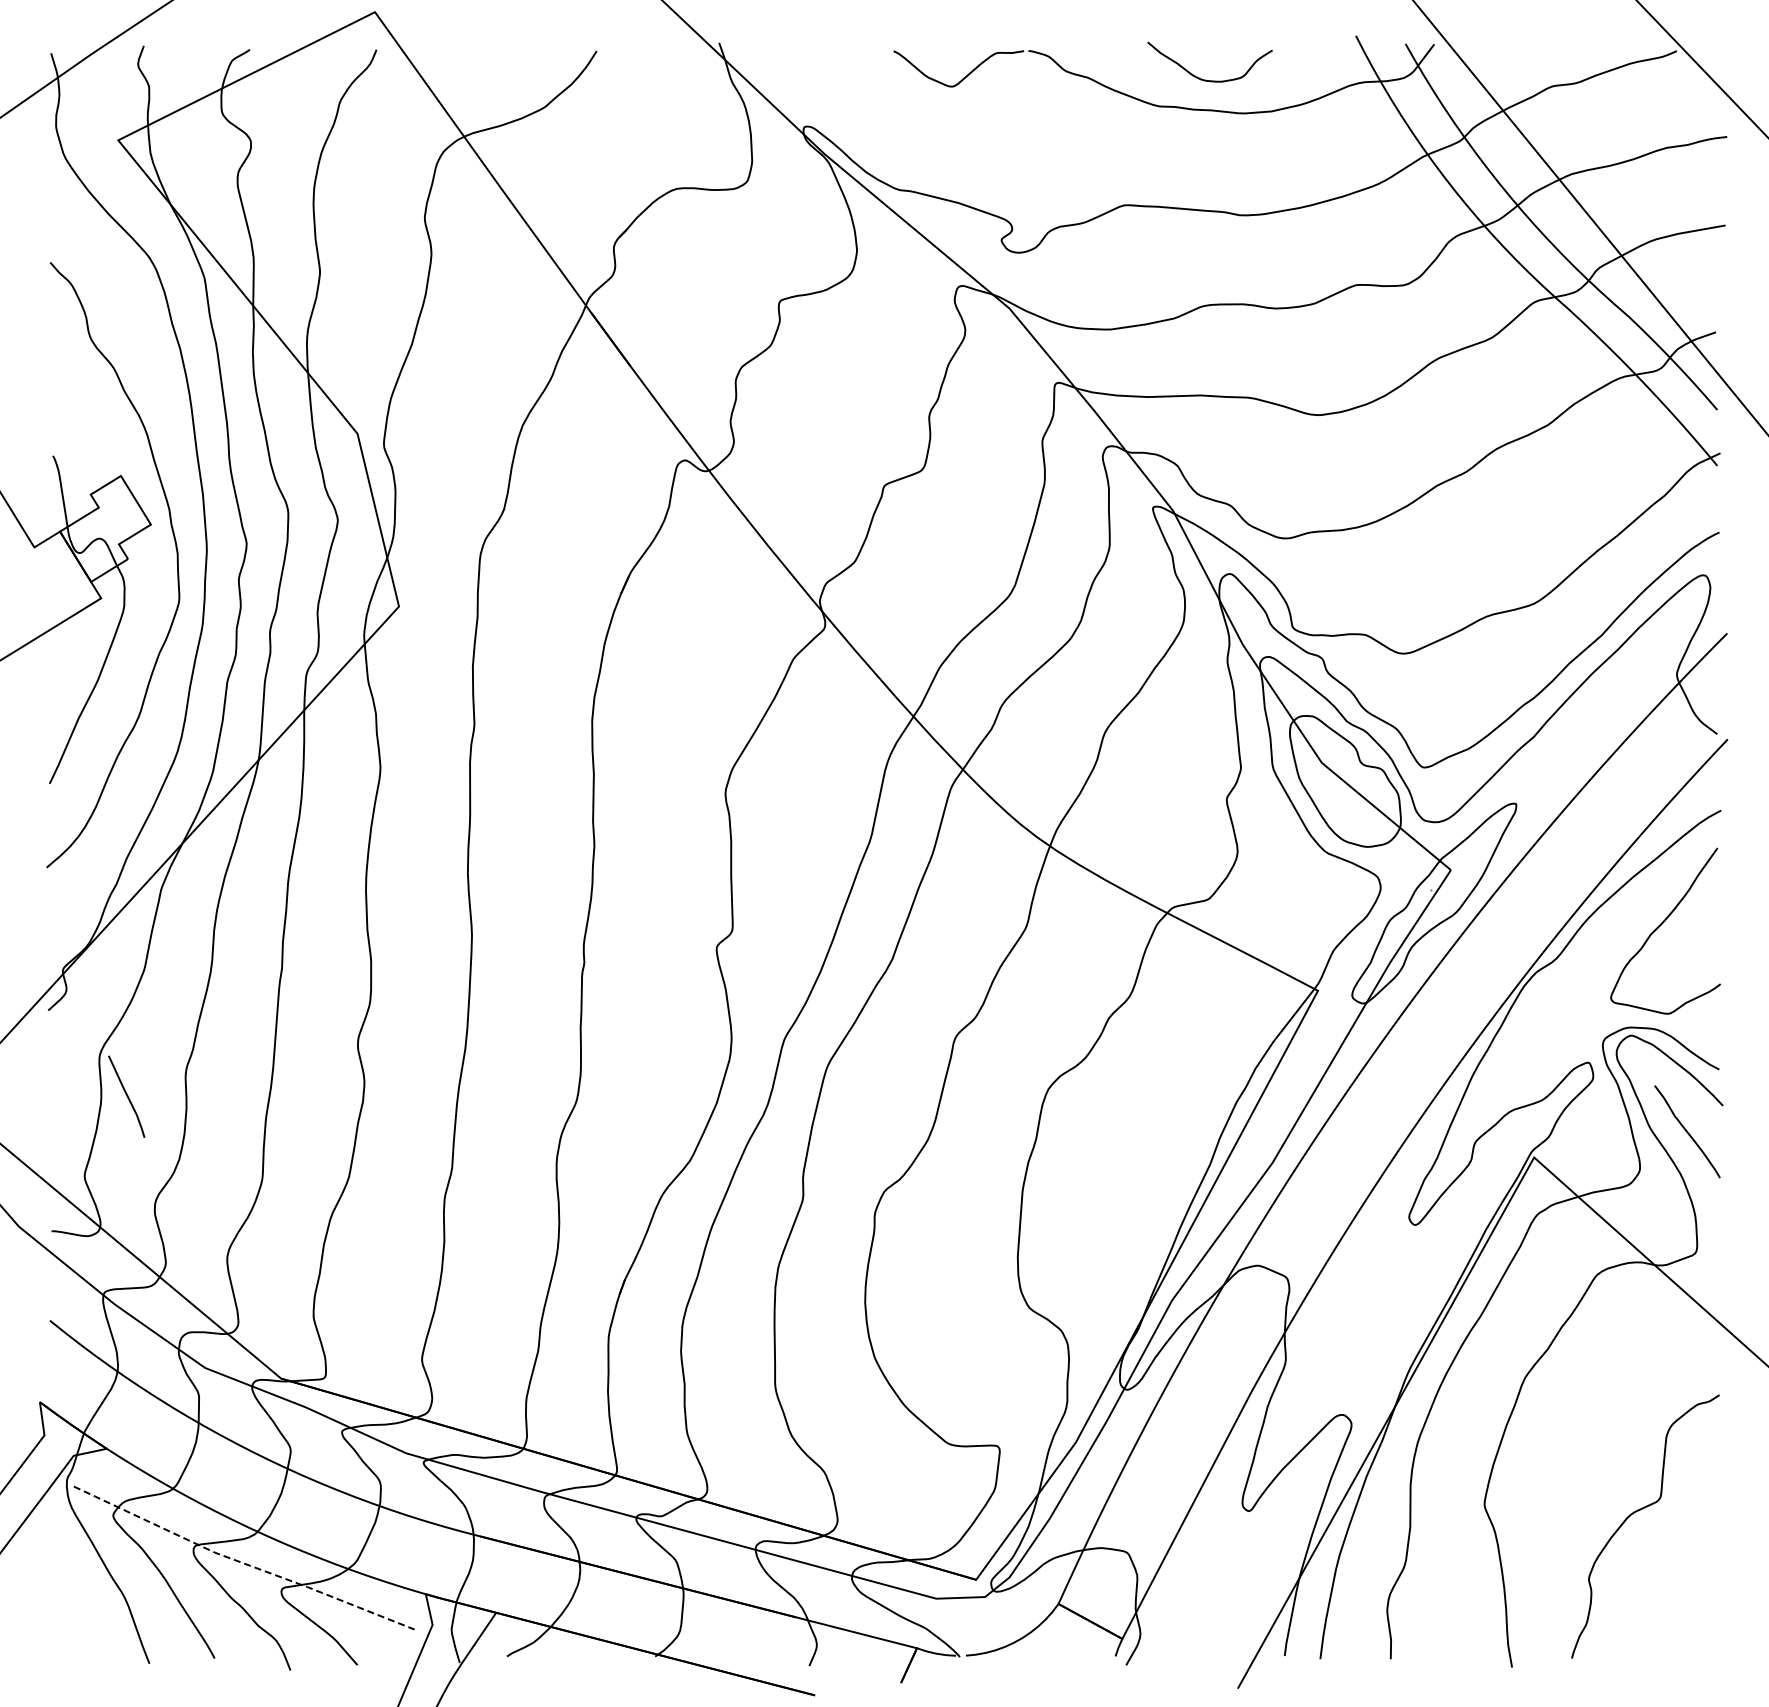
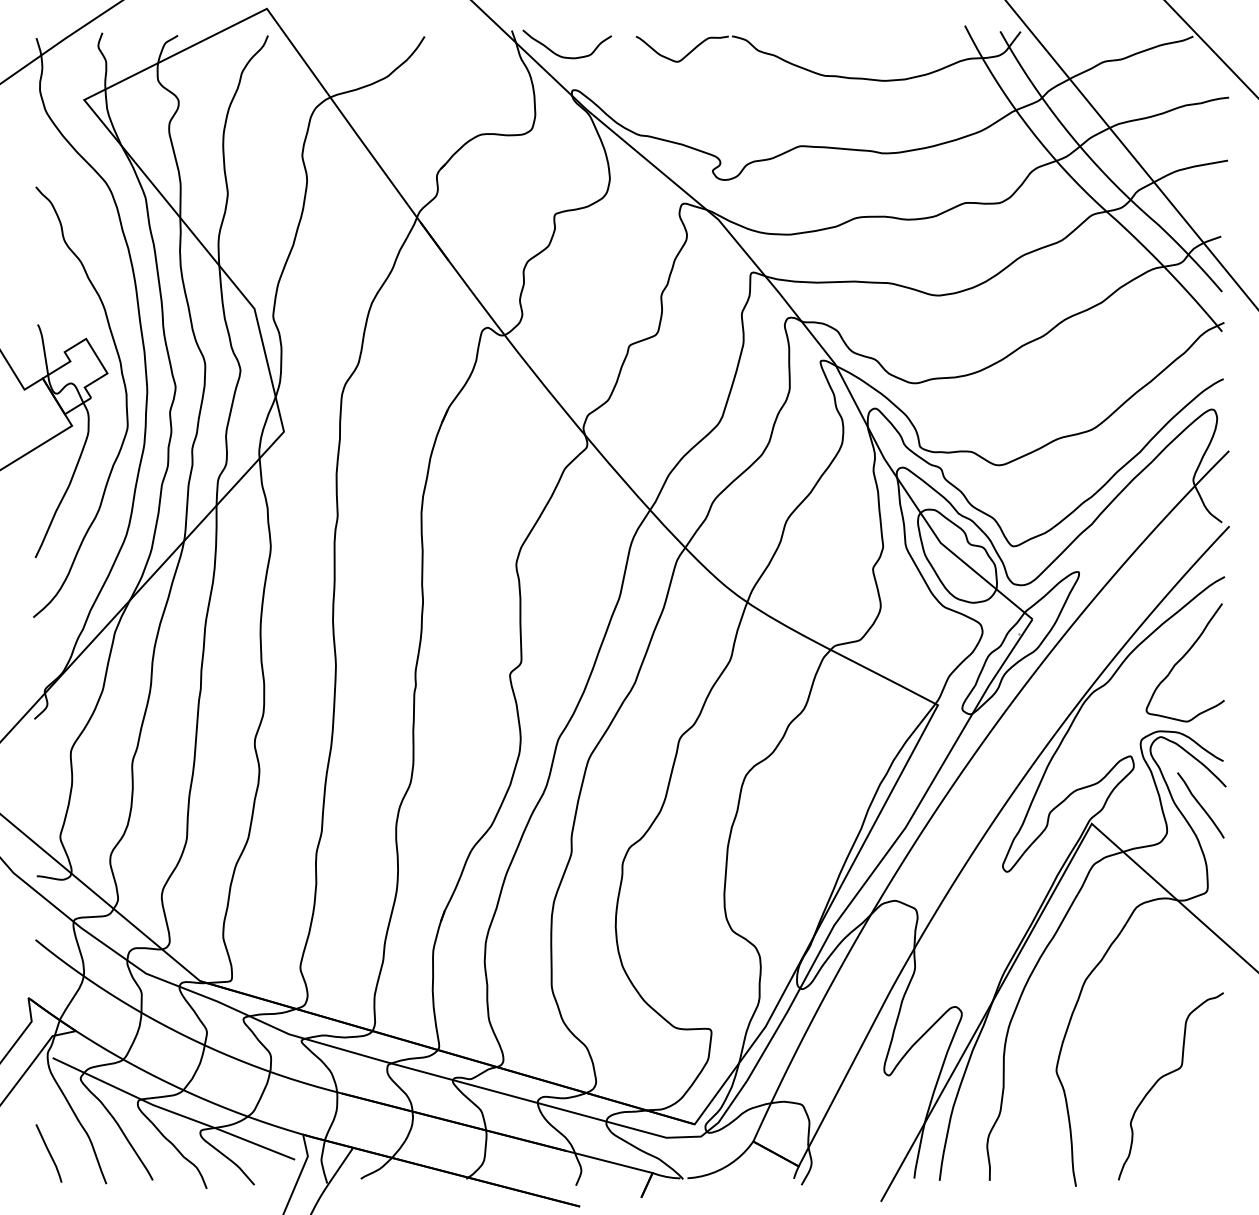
curve: (1206, 79) -> (564, 56), moved
line: (126, 1096) -> (48, 1153), moved
line: (243, 1563) -> (173, 1112), dashed -> solid

